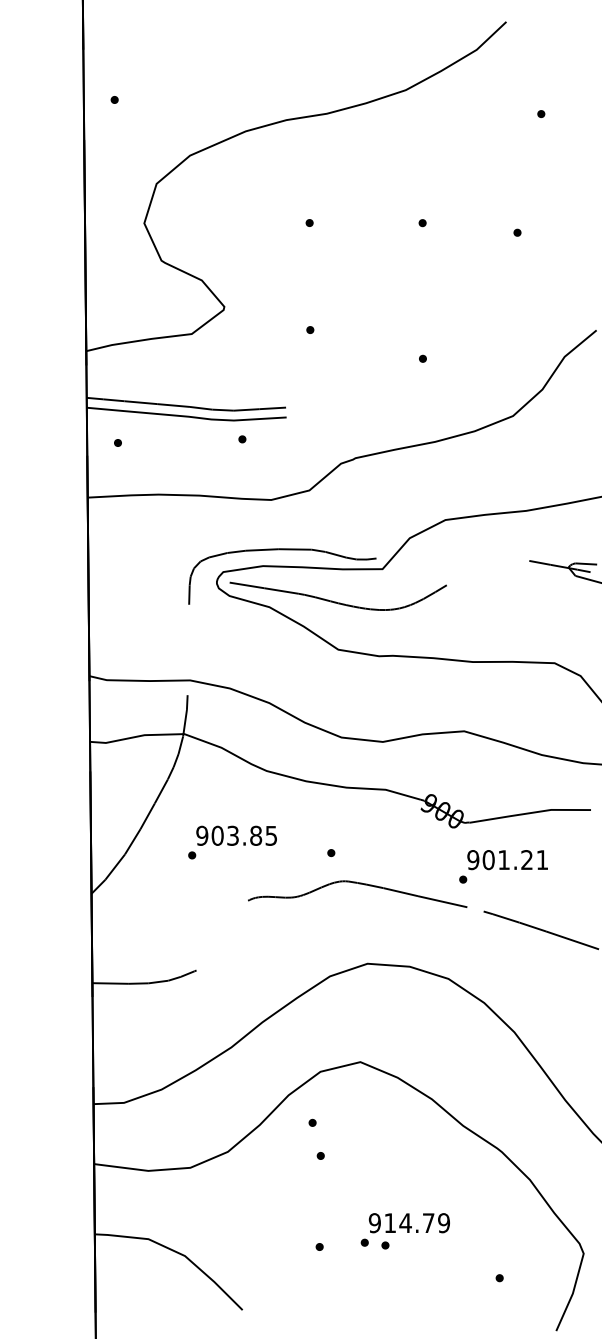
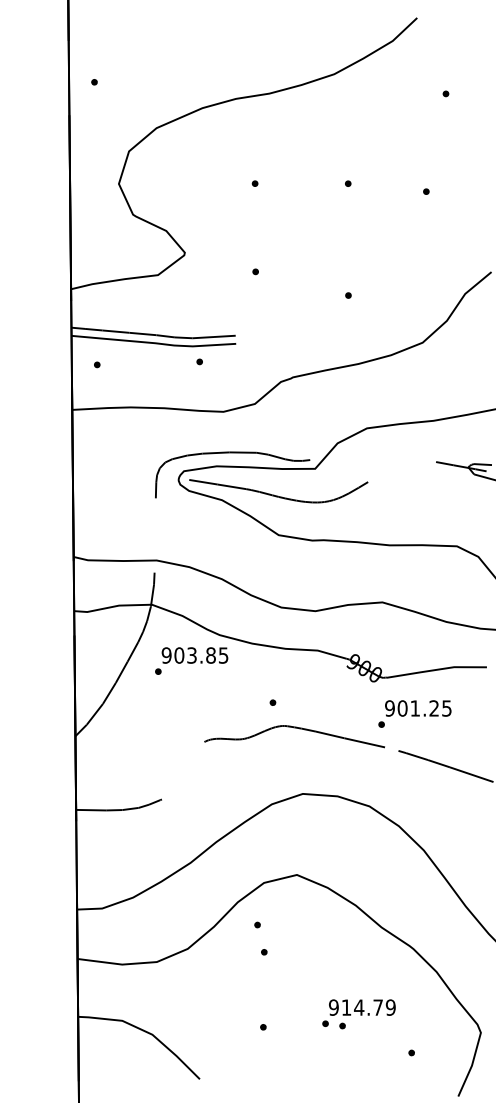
text: (232, 841) -> (191, 660), moved
text: (541, 860) -> (446, 708), 901.21 -> 901.25
text: (404, 1231) -> (358, 1014), moved

